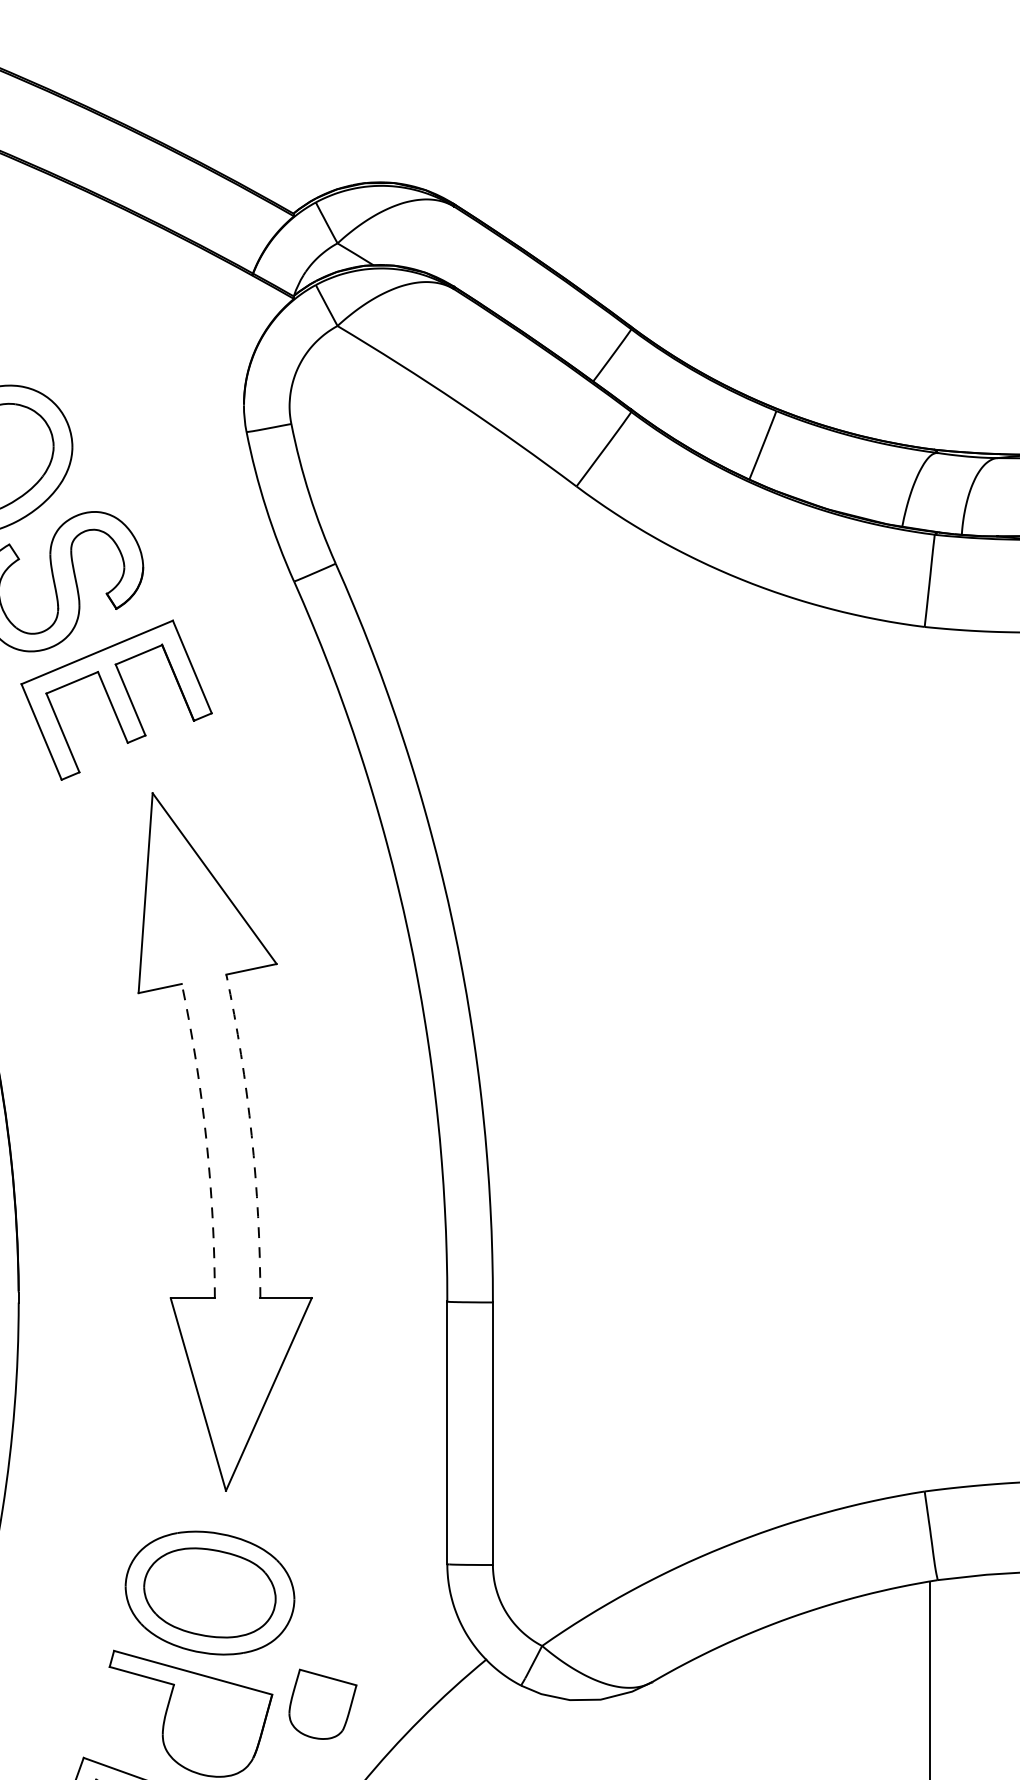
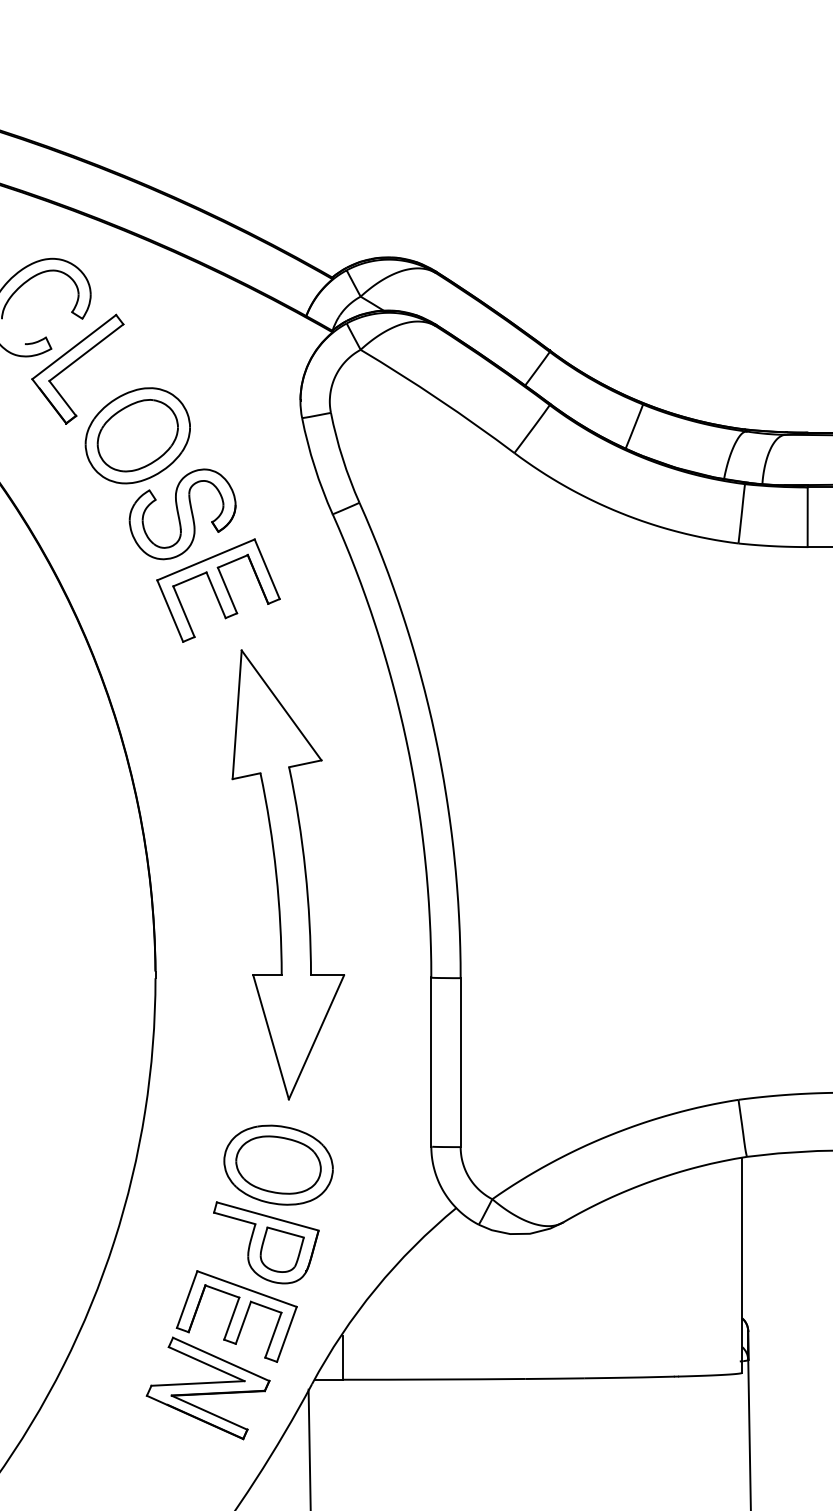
arc: (251, 1135) -> (305, 870), dashed -> solid
arc: (206, 1139) -> (276, 873), dashed -> solid
part: (321, 1703) -> (281, 1249), moved

